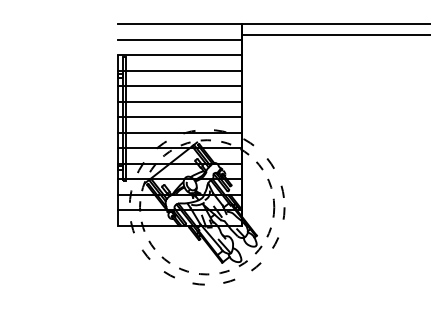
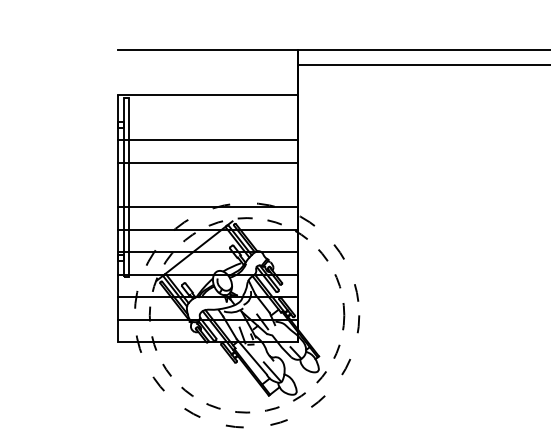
line: (180, 39) -> (208, 72), removed
line: (180, 70) -> (208, 117), removed
line: (180, 117) -> (208, 185), removed

